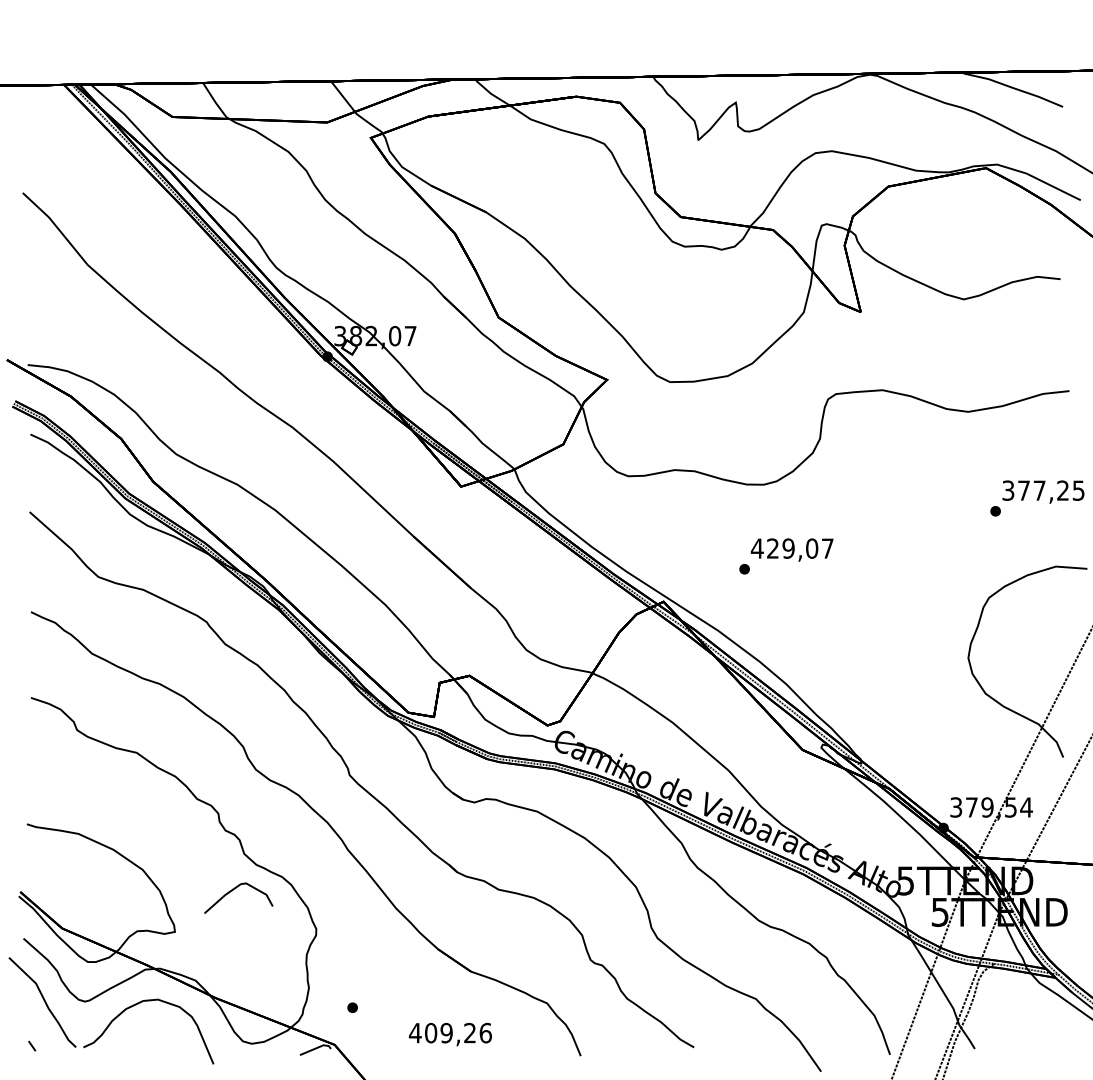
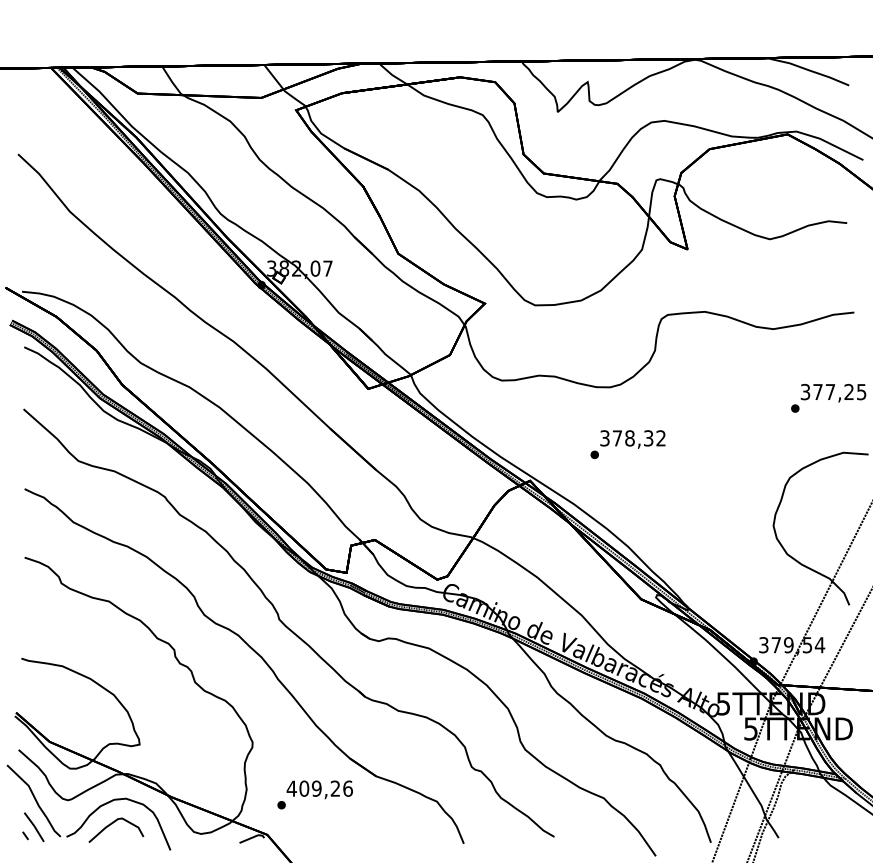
text: (791, 548) -> (632, 438), 429,07 -> 378,32
curve: (232, 891) -> (111, 824), moved
line: (42, 1034) -> (33, 826), added
text: (449, 1034) -> (319, 789), moved

